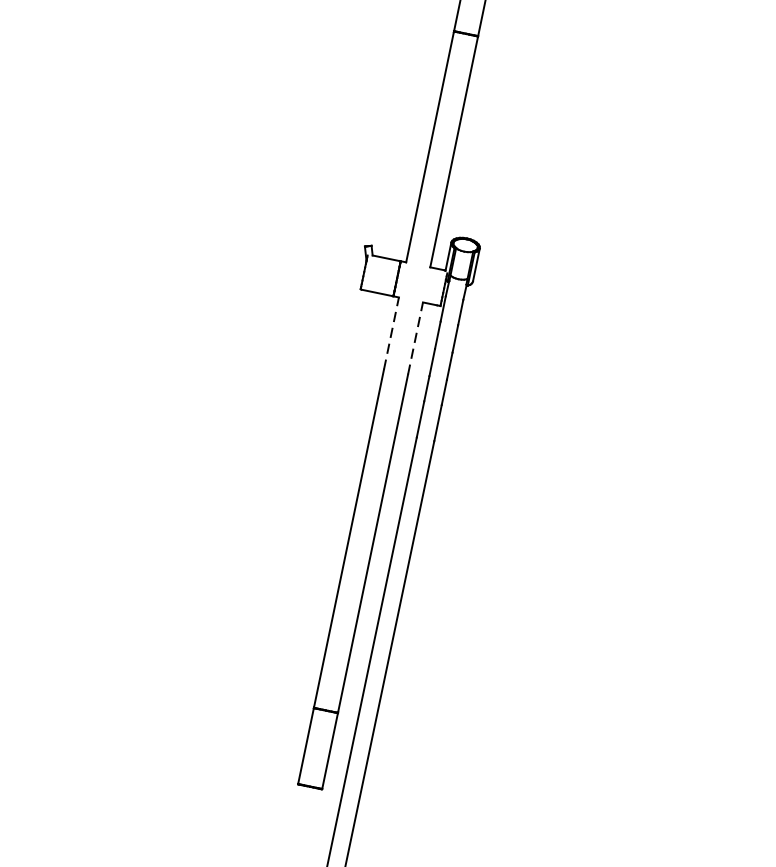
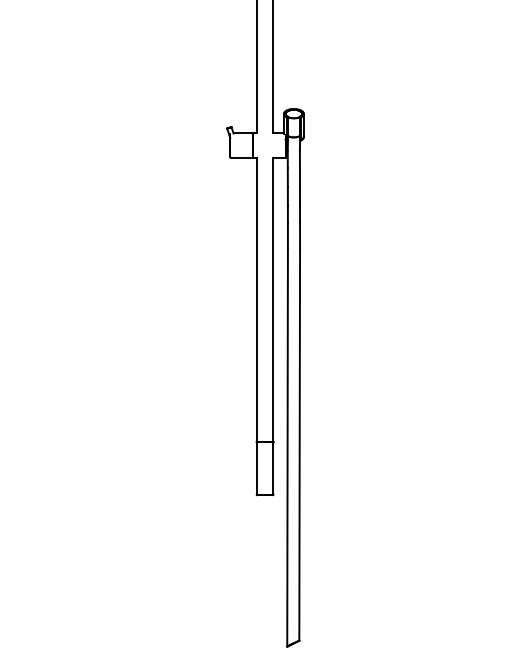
line: (391, 333) -> (256, 182), dashed -> solid
line: (415, 338) -> (273, 182), dashed -> solid

